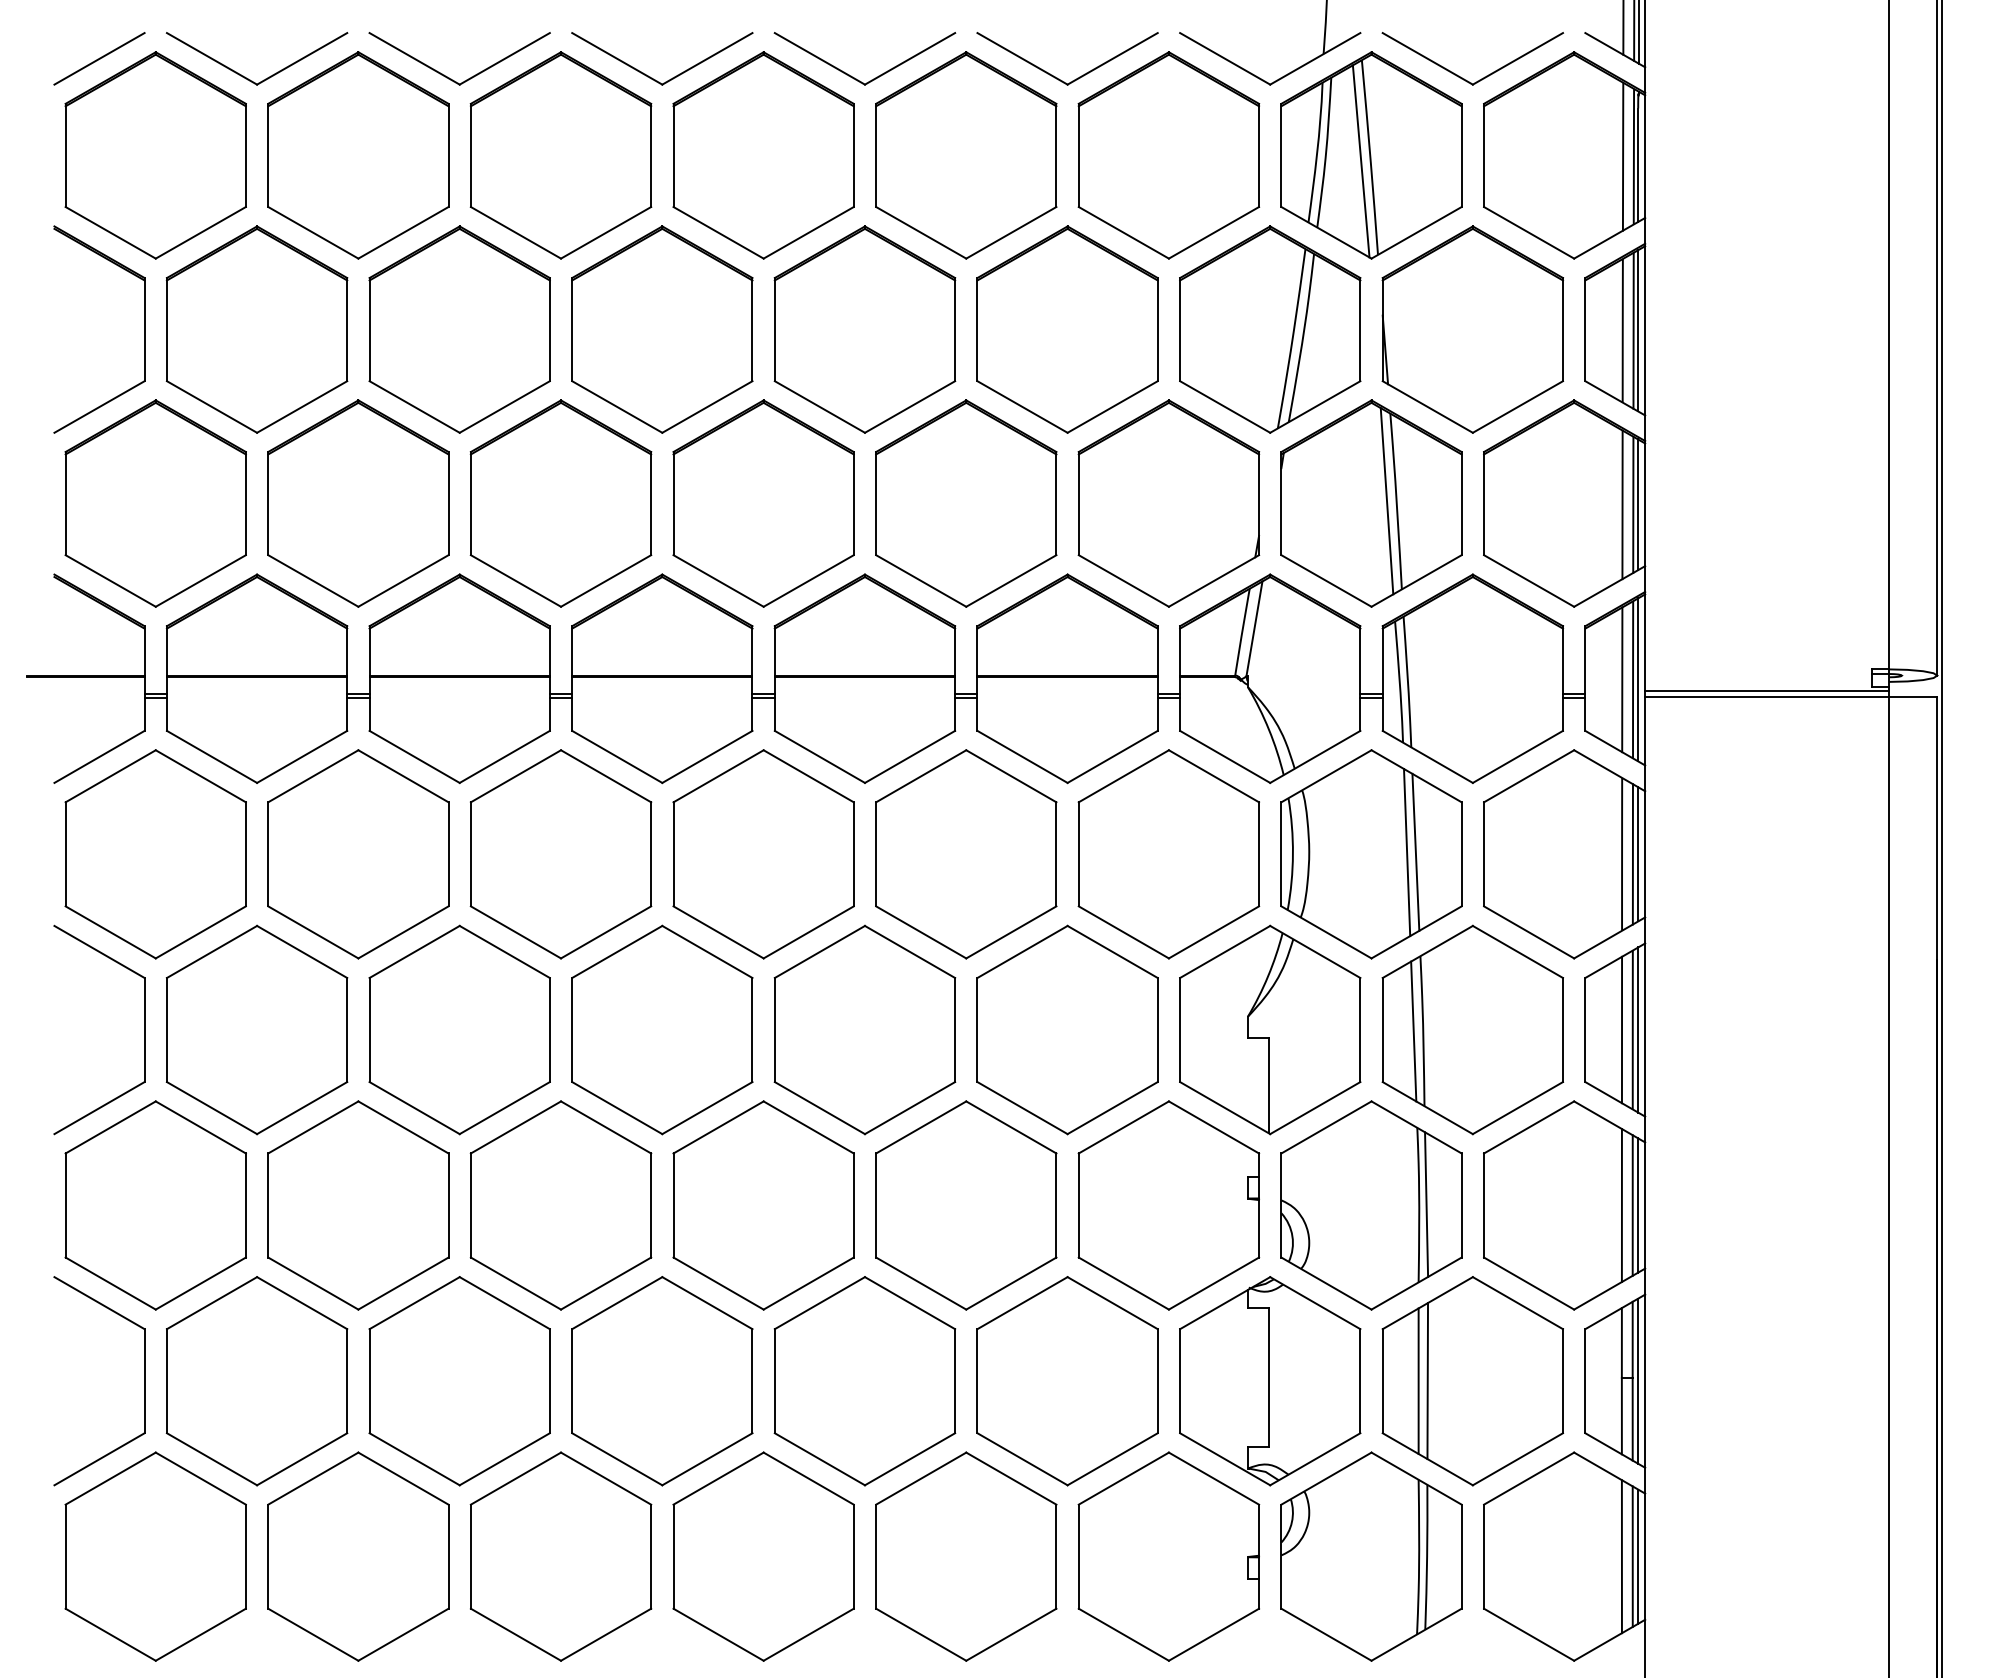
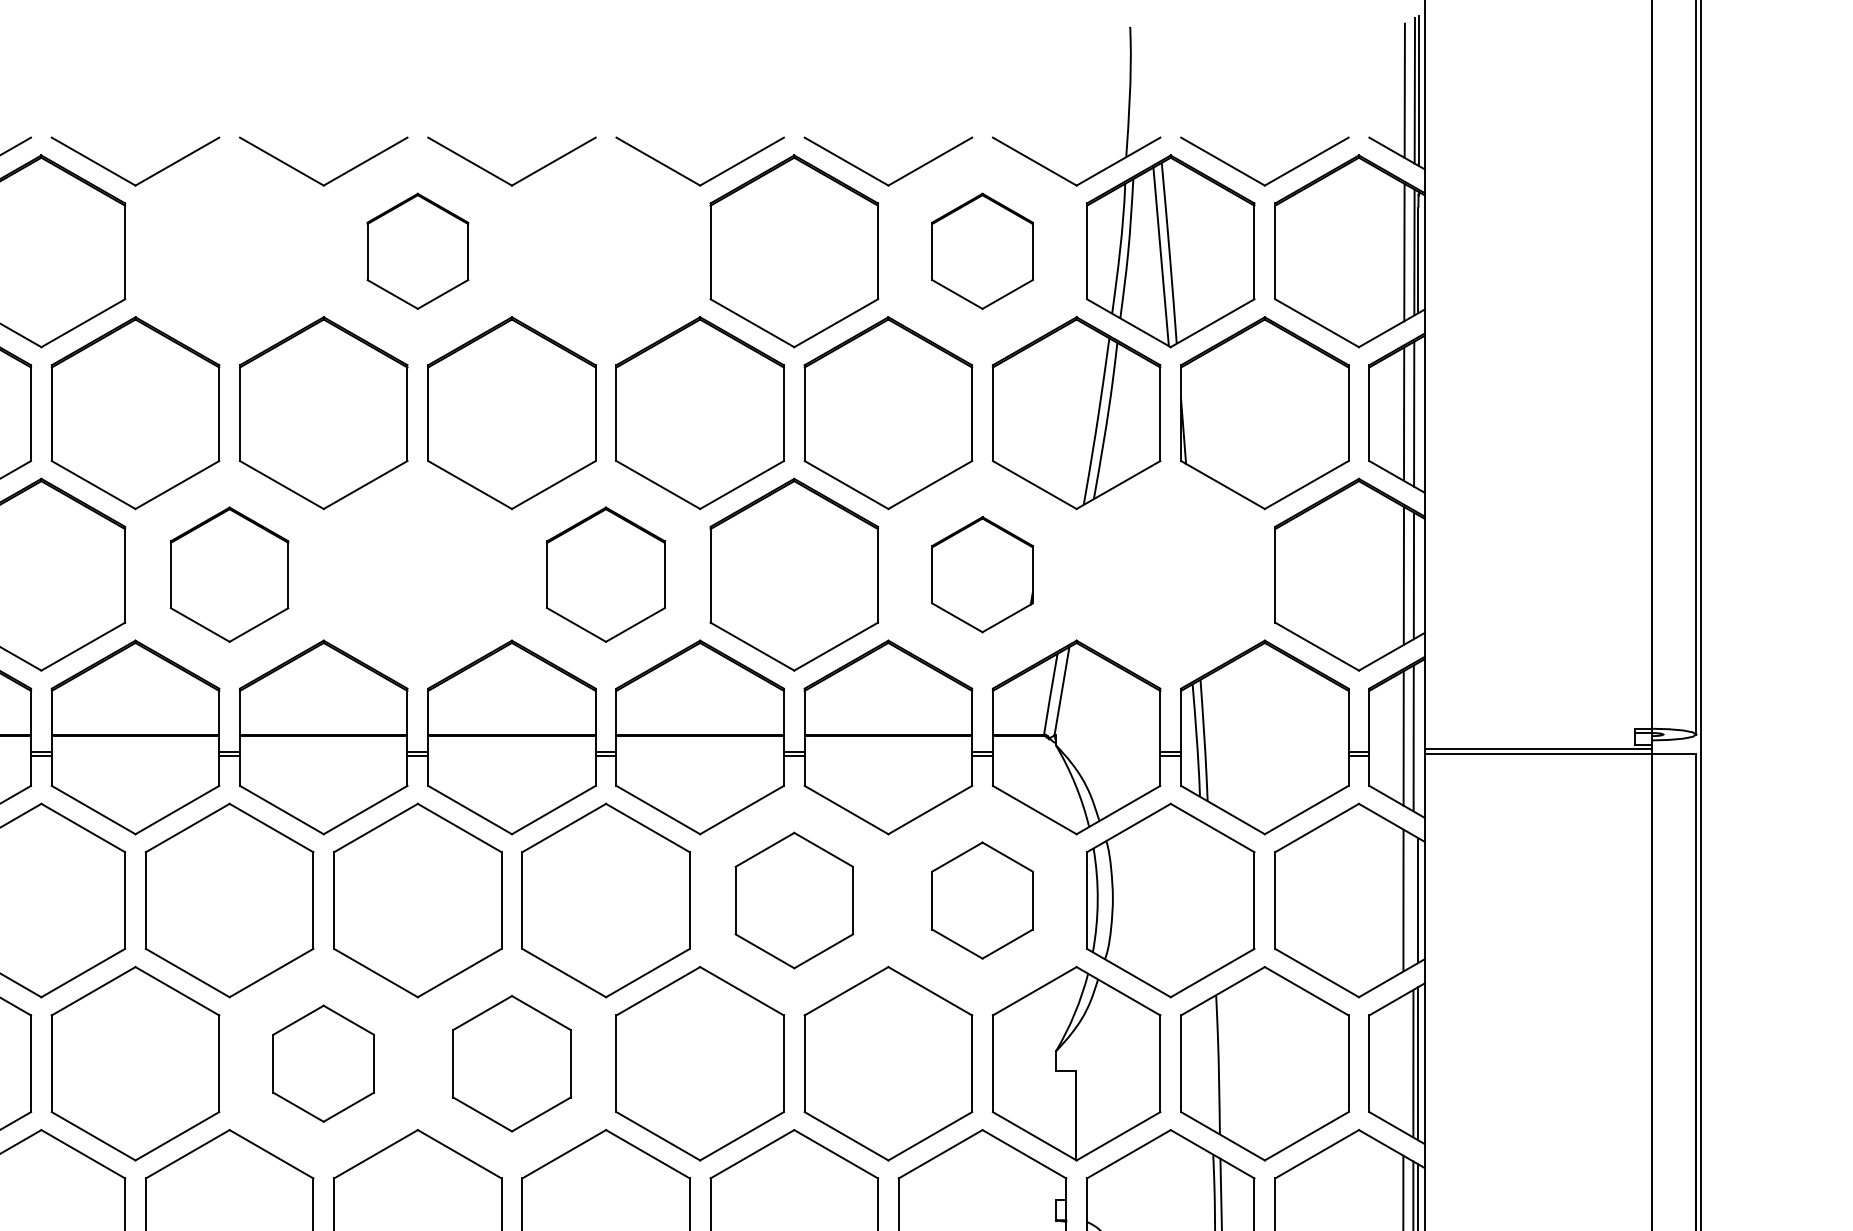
part: (358, 155) -> (229, 251), removed
part: (560, 155) -> (417, 251), size x0.6
part: (763, 155) -> (605, 251), removed
part: (1168, 155) -> (982, 251), size x0.6
line: (1638, 330) -> (1418, 413), removed
part: (358, 503) -> (229, 574), size x0.7
part: (560, 503) -> (417, 574), removed
part: (763, 503) -> (605, 574), size x0.7
part: (1168, 503) -> (982, 574), size x0.6
part: (1371, 503) -> (1170, 574), removed
line: (1638, 504) -> (1418, 575), removed
line: (1638, 679) -> (1418, 738), removed
line: (1415, 851) -> (1211, 897), removed
line: (1407, 852) -> (1204, 898), removed
part: (966, 854) -> (794, 900), size x0.7
part: (1168, 854) -> (982, 900), size x0.6
line: (1632, 854) -> (1413, 900), removed
part: (459, 1029) -> (323, 1063), size x0.6
part: (662, 1029) -> (512, 1063), size x0.7
line: (1621, 1029) -> (1402, 1063), removed
line: (1413, 1031) -> (1209, 1065), removed

